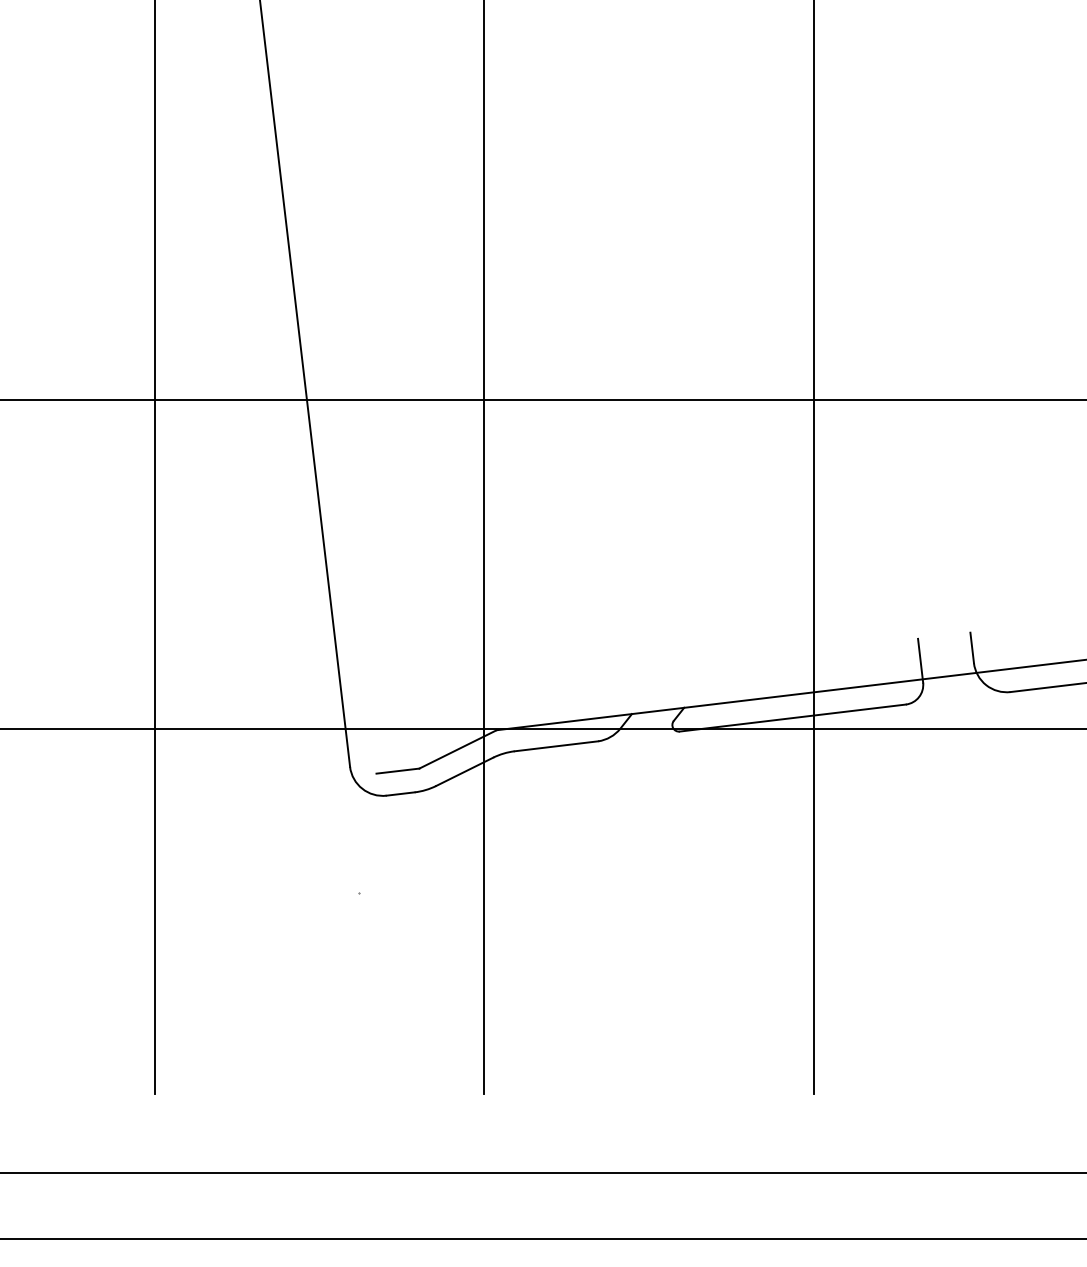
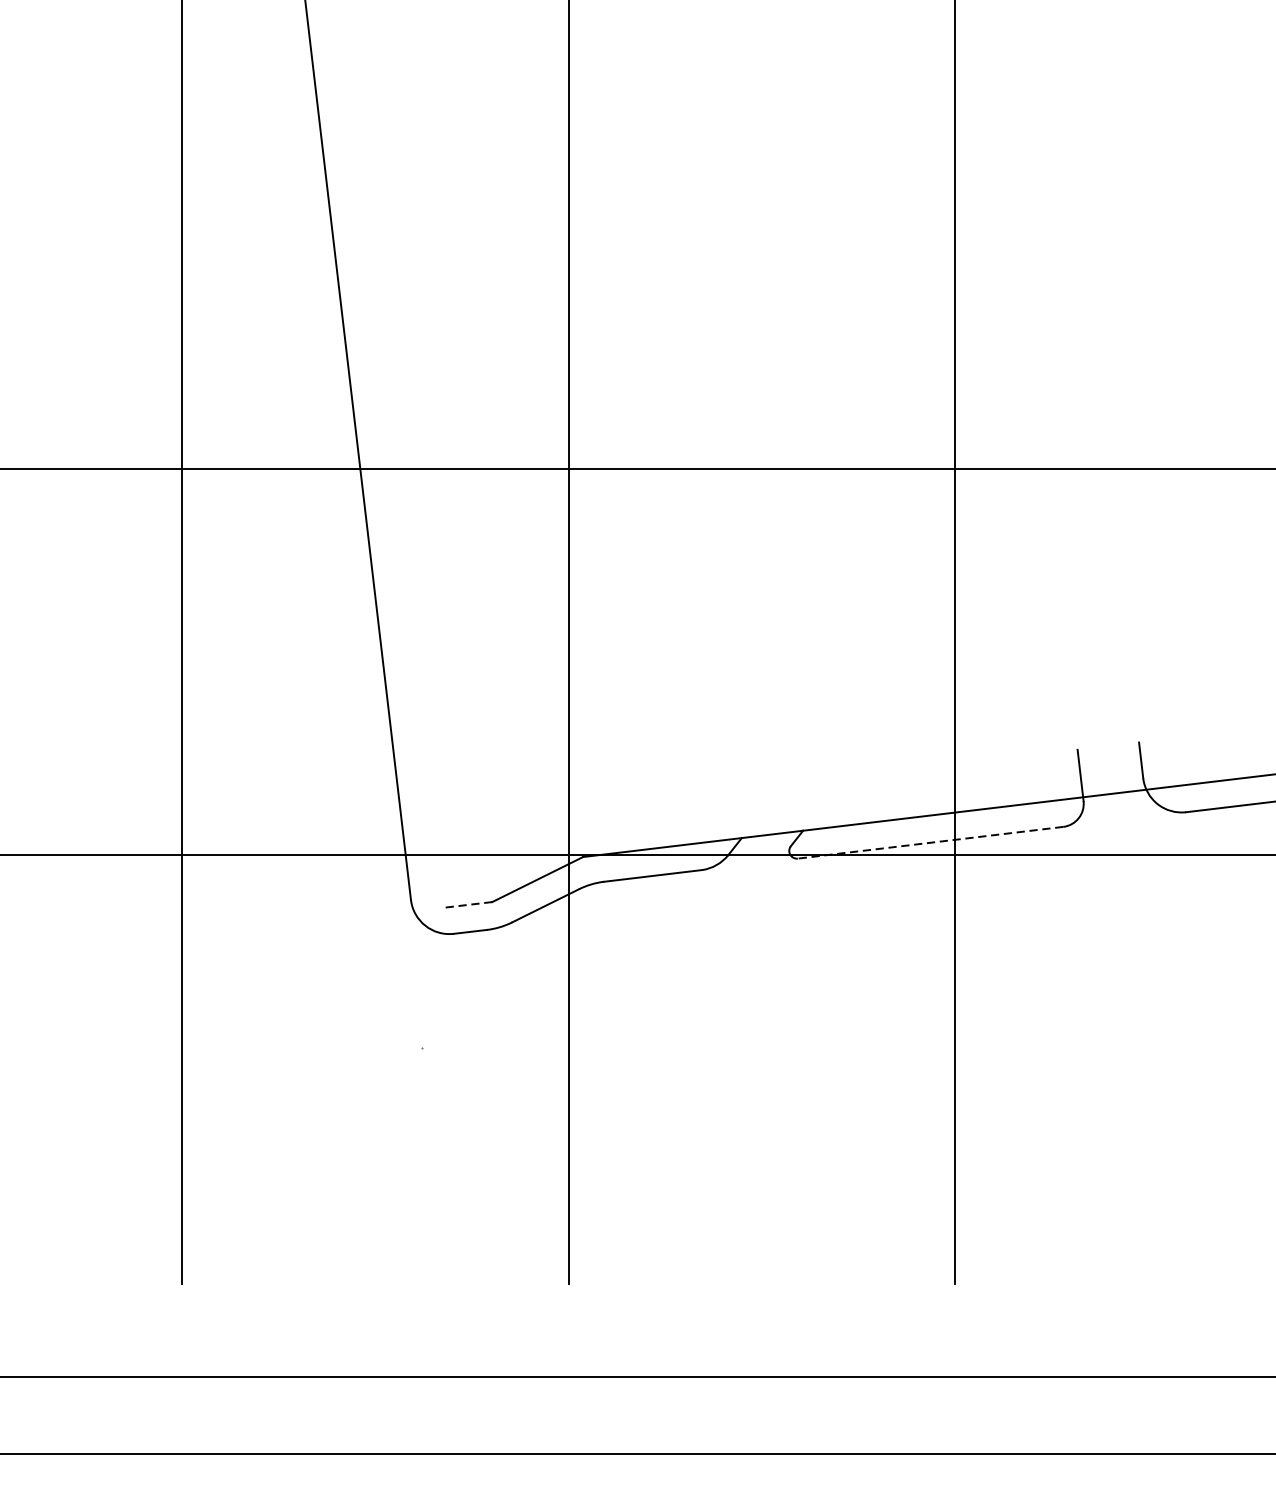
line: (792, 718) -> (930, 843), solid -> dashed
line: (397, 771) -> (466, 905), solid -> dashed

